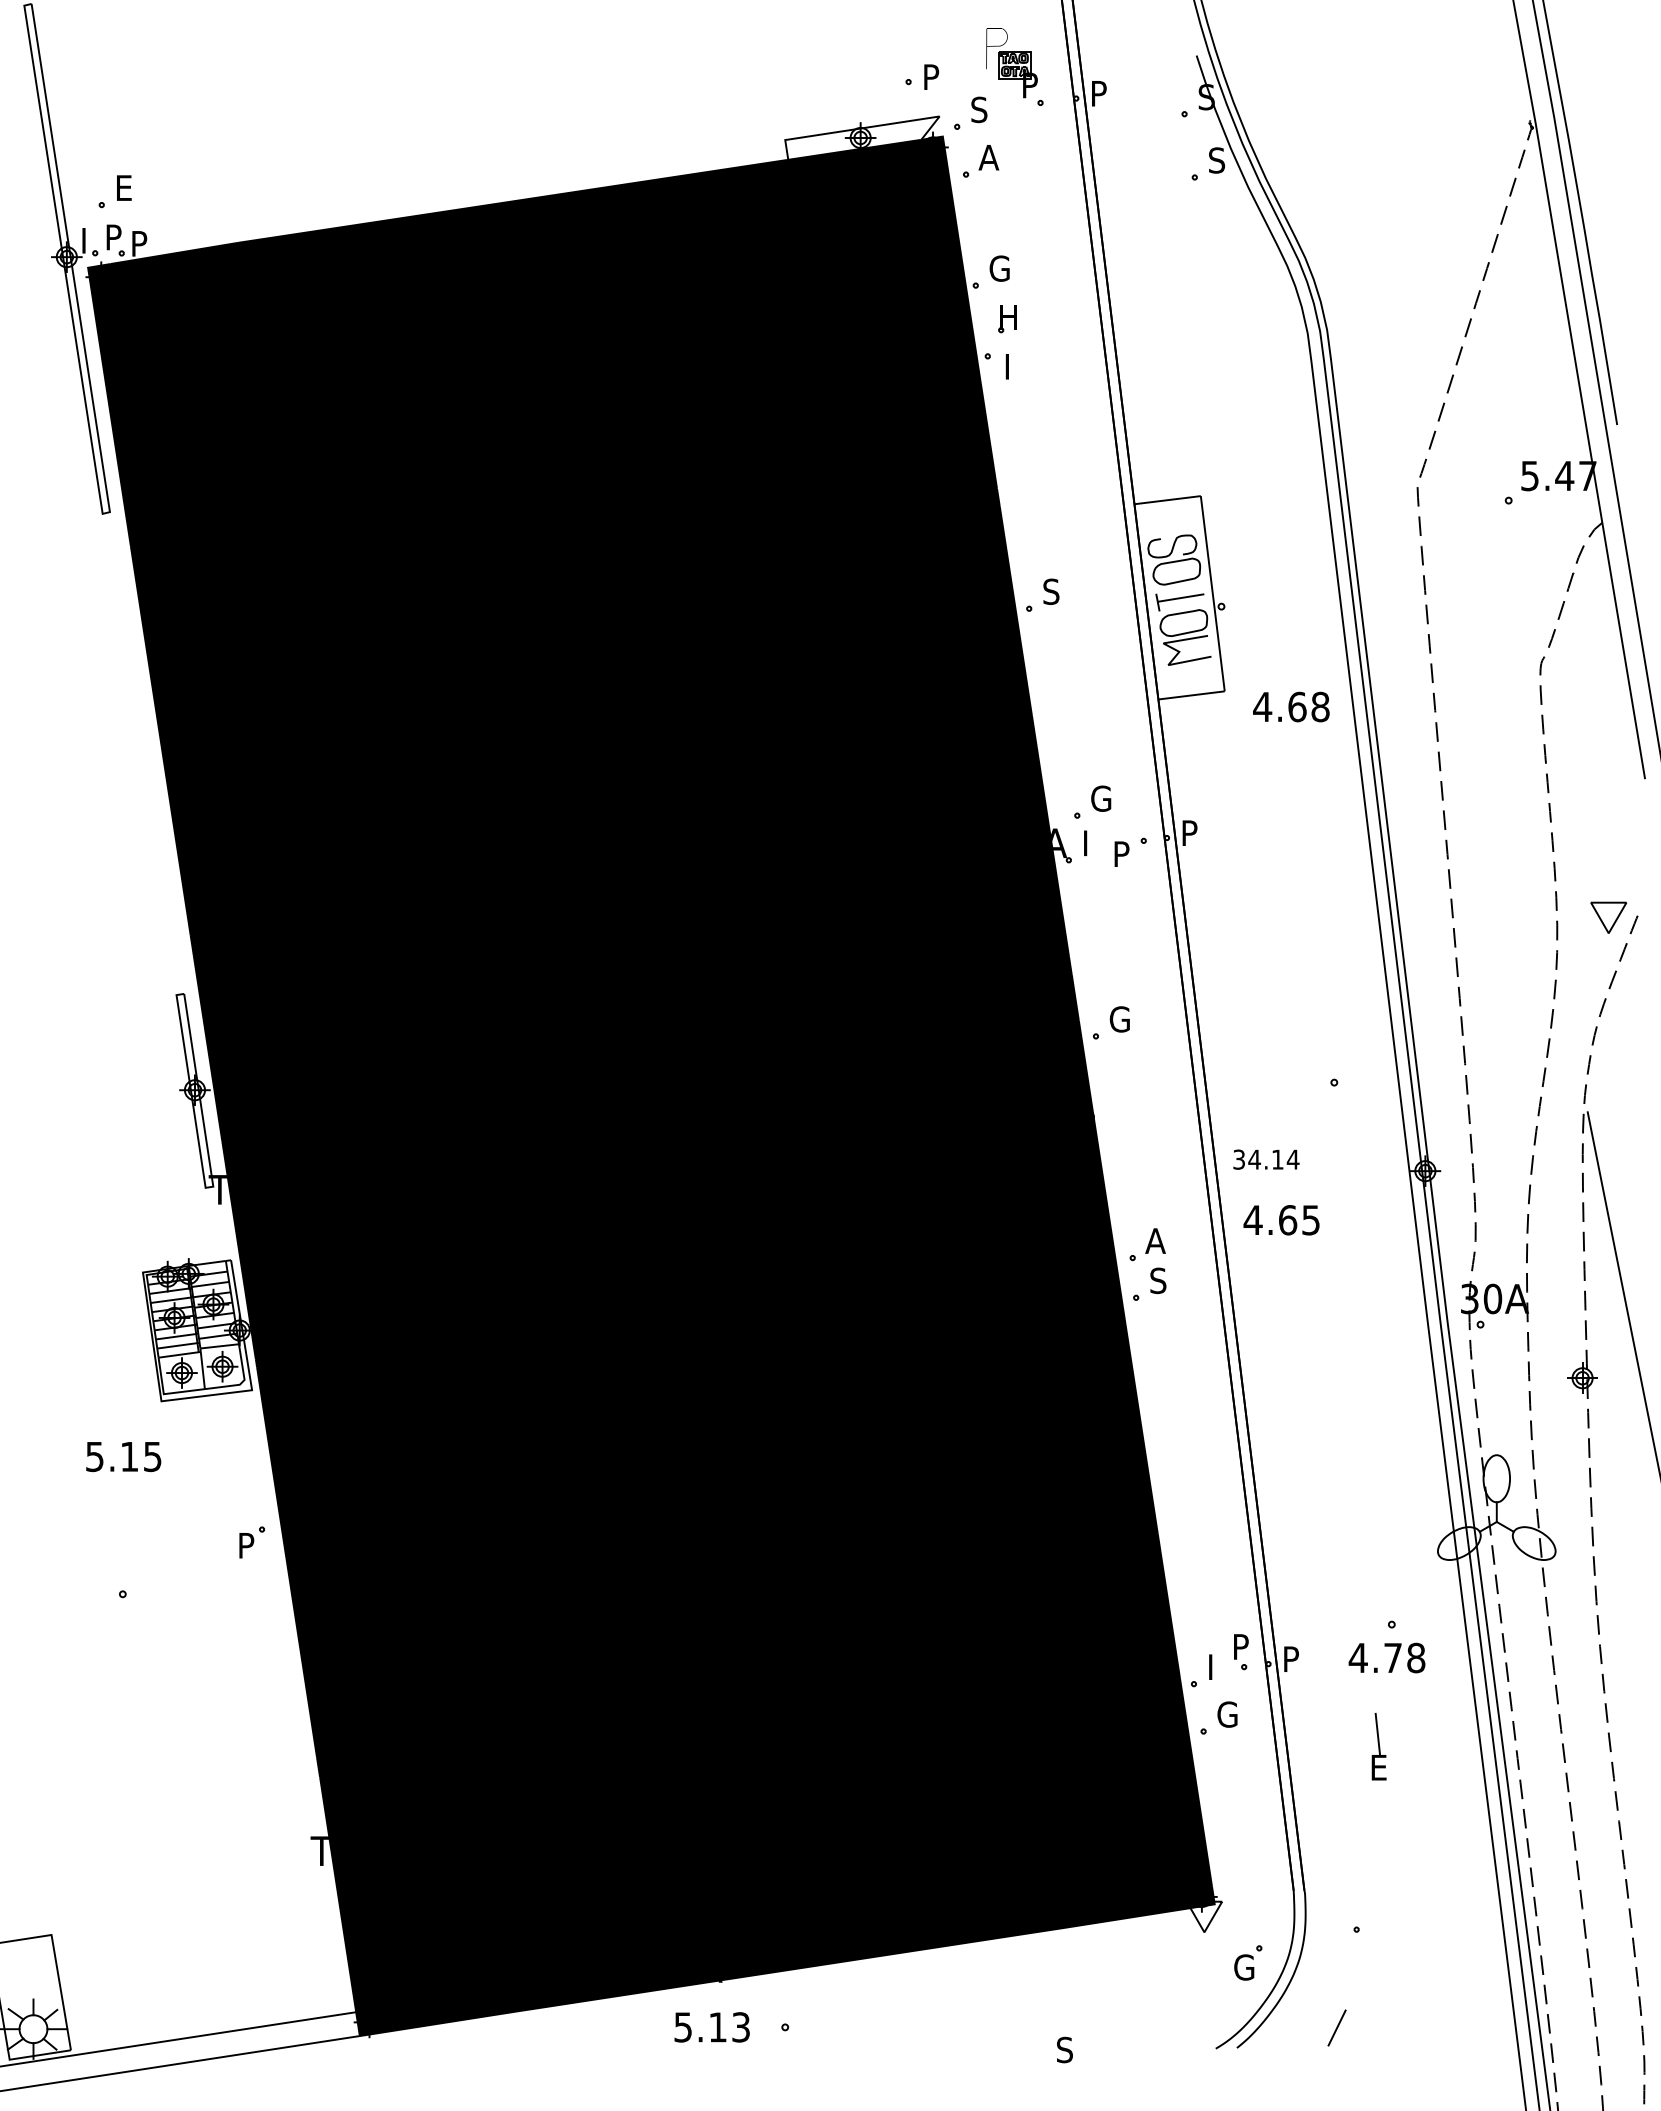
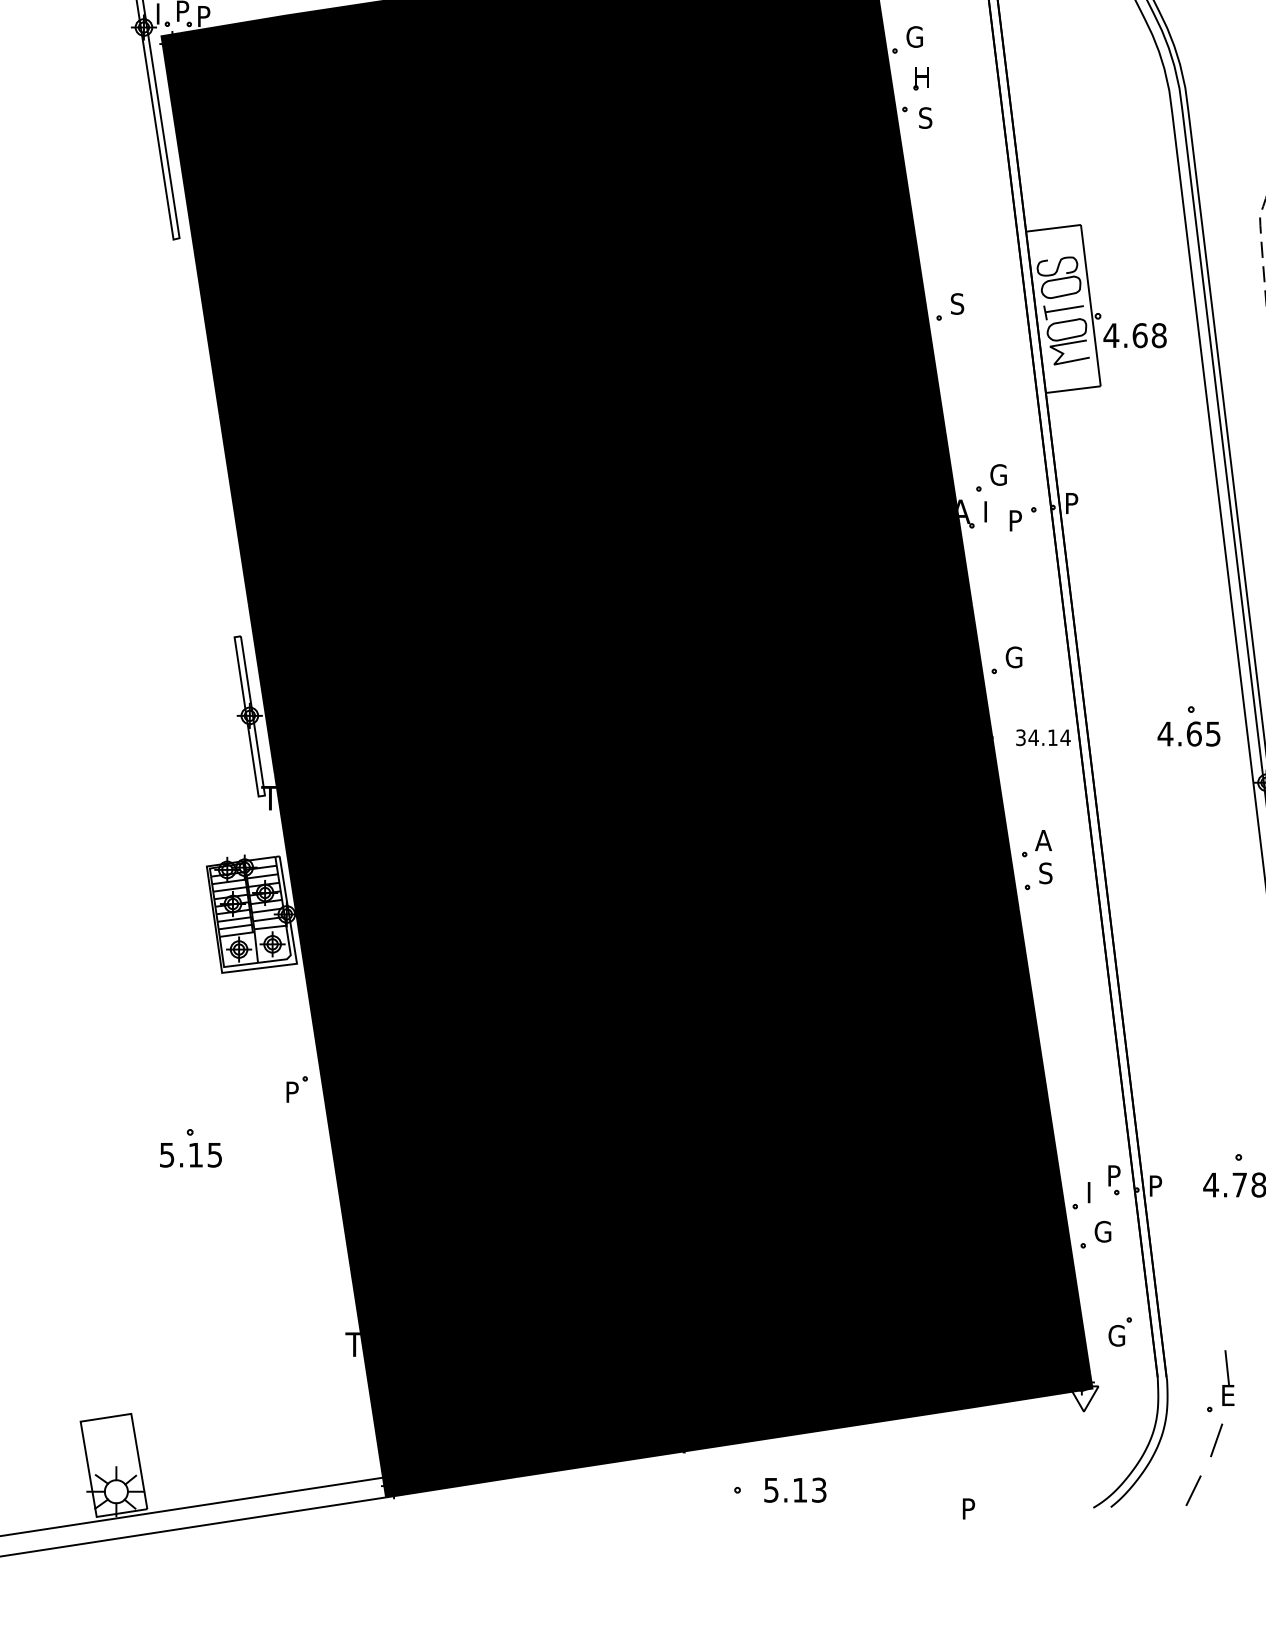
text: (1012, 366) -> (925, 117), I -> S
text: (1291, 706) -> (1135, 335), moved
text: (1266, 1159) -> (1043, 737), moved
text: (1281, 1220) -> (1188, 734), moved
text: (123, 1457) -> (190, 1155), moved
part: (1378, 1746) -> (1227, 1377), moved
part: (1248, 1962) -> (1120, 1331), moved
line: (1364, 1966) -> (1216, 1439), added
text: (711, 2027) -> (794, 1490), moved
text: (1064, 2049) -> (968, 1508), S -> P

